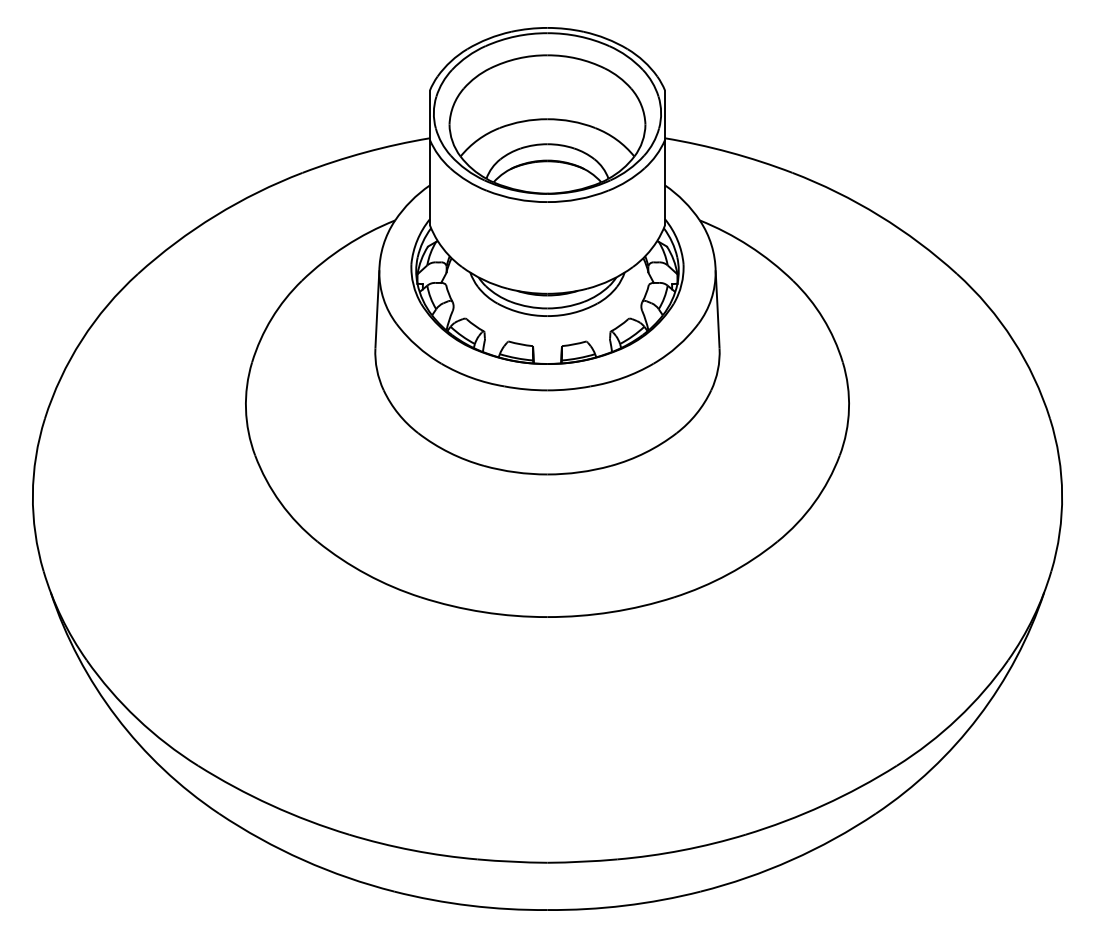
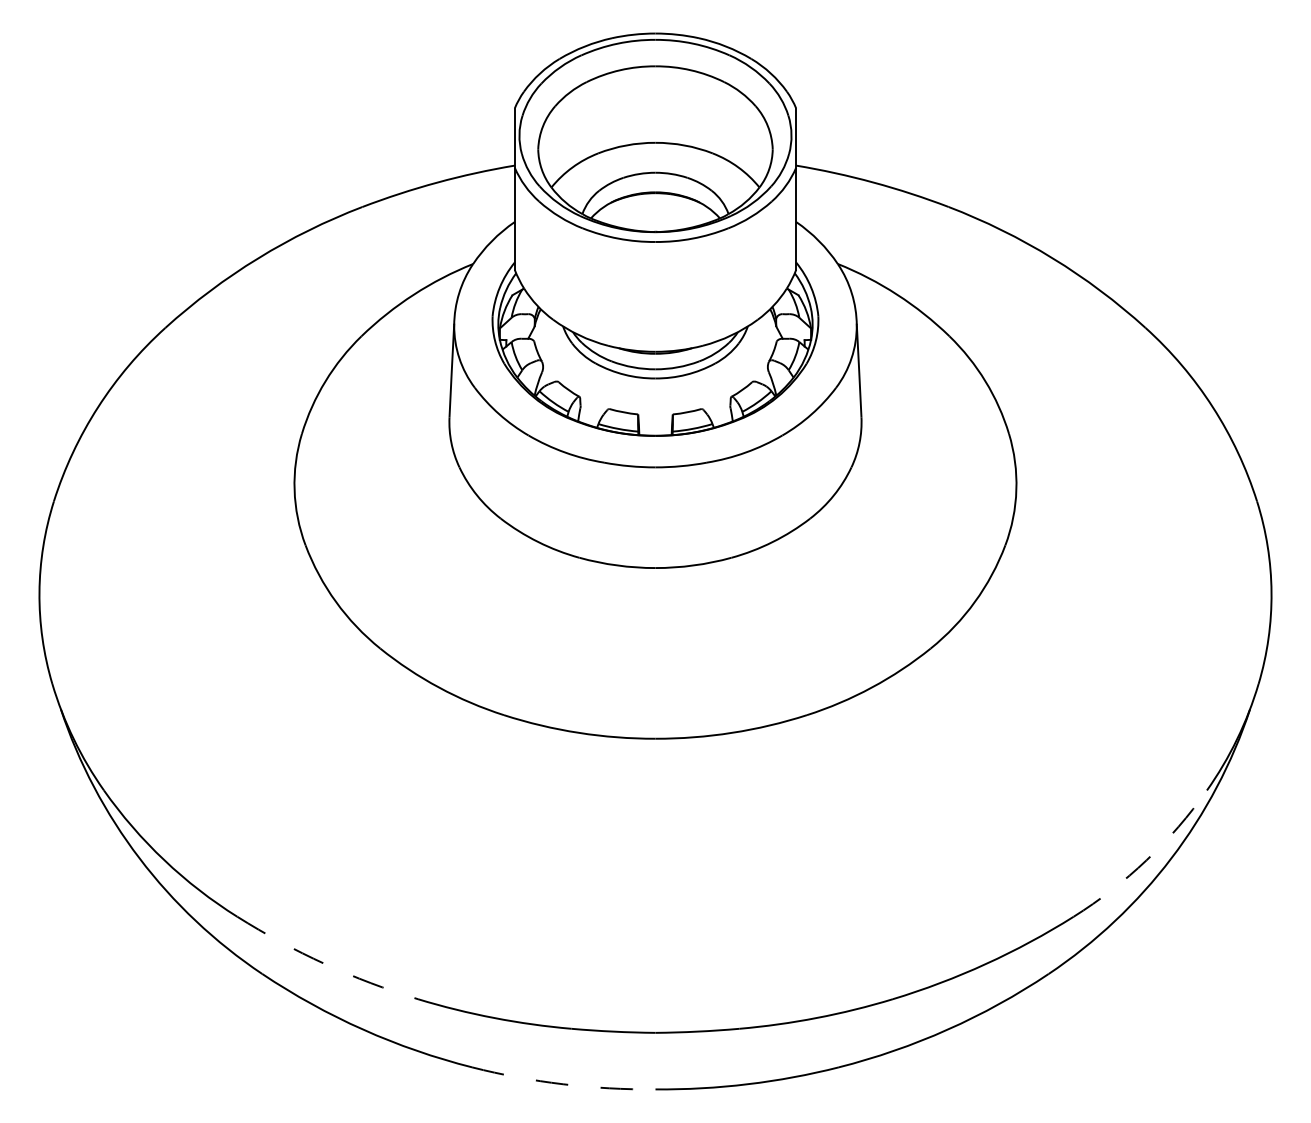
arc: (957, 718) -> (1146, 860), solid -> dashed
arc: (271, 805) -> (325, 964), solid -> dashed
arc: (470, 905) -> (563, 1083), solid -> dashed

